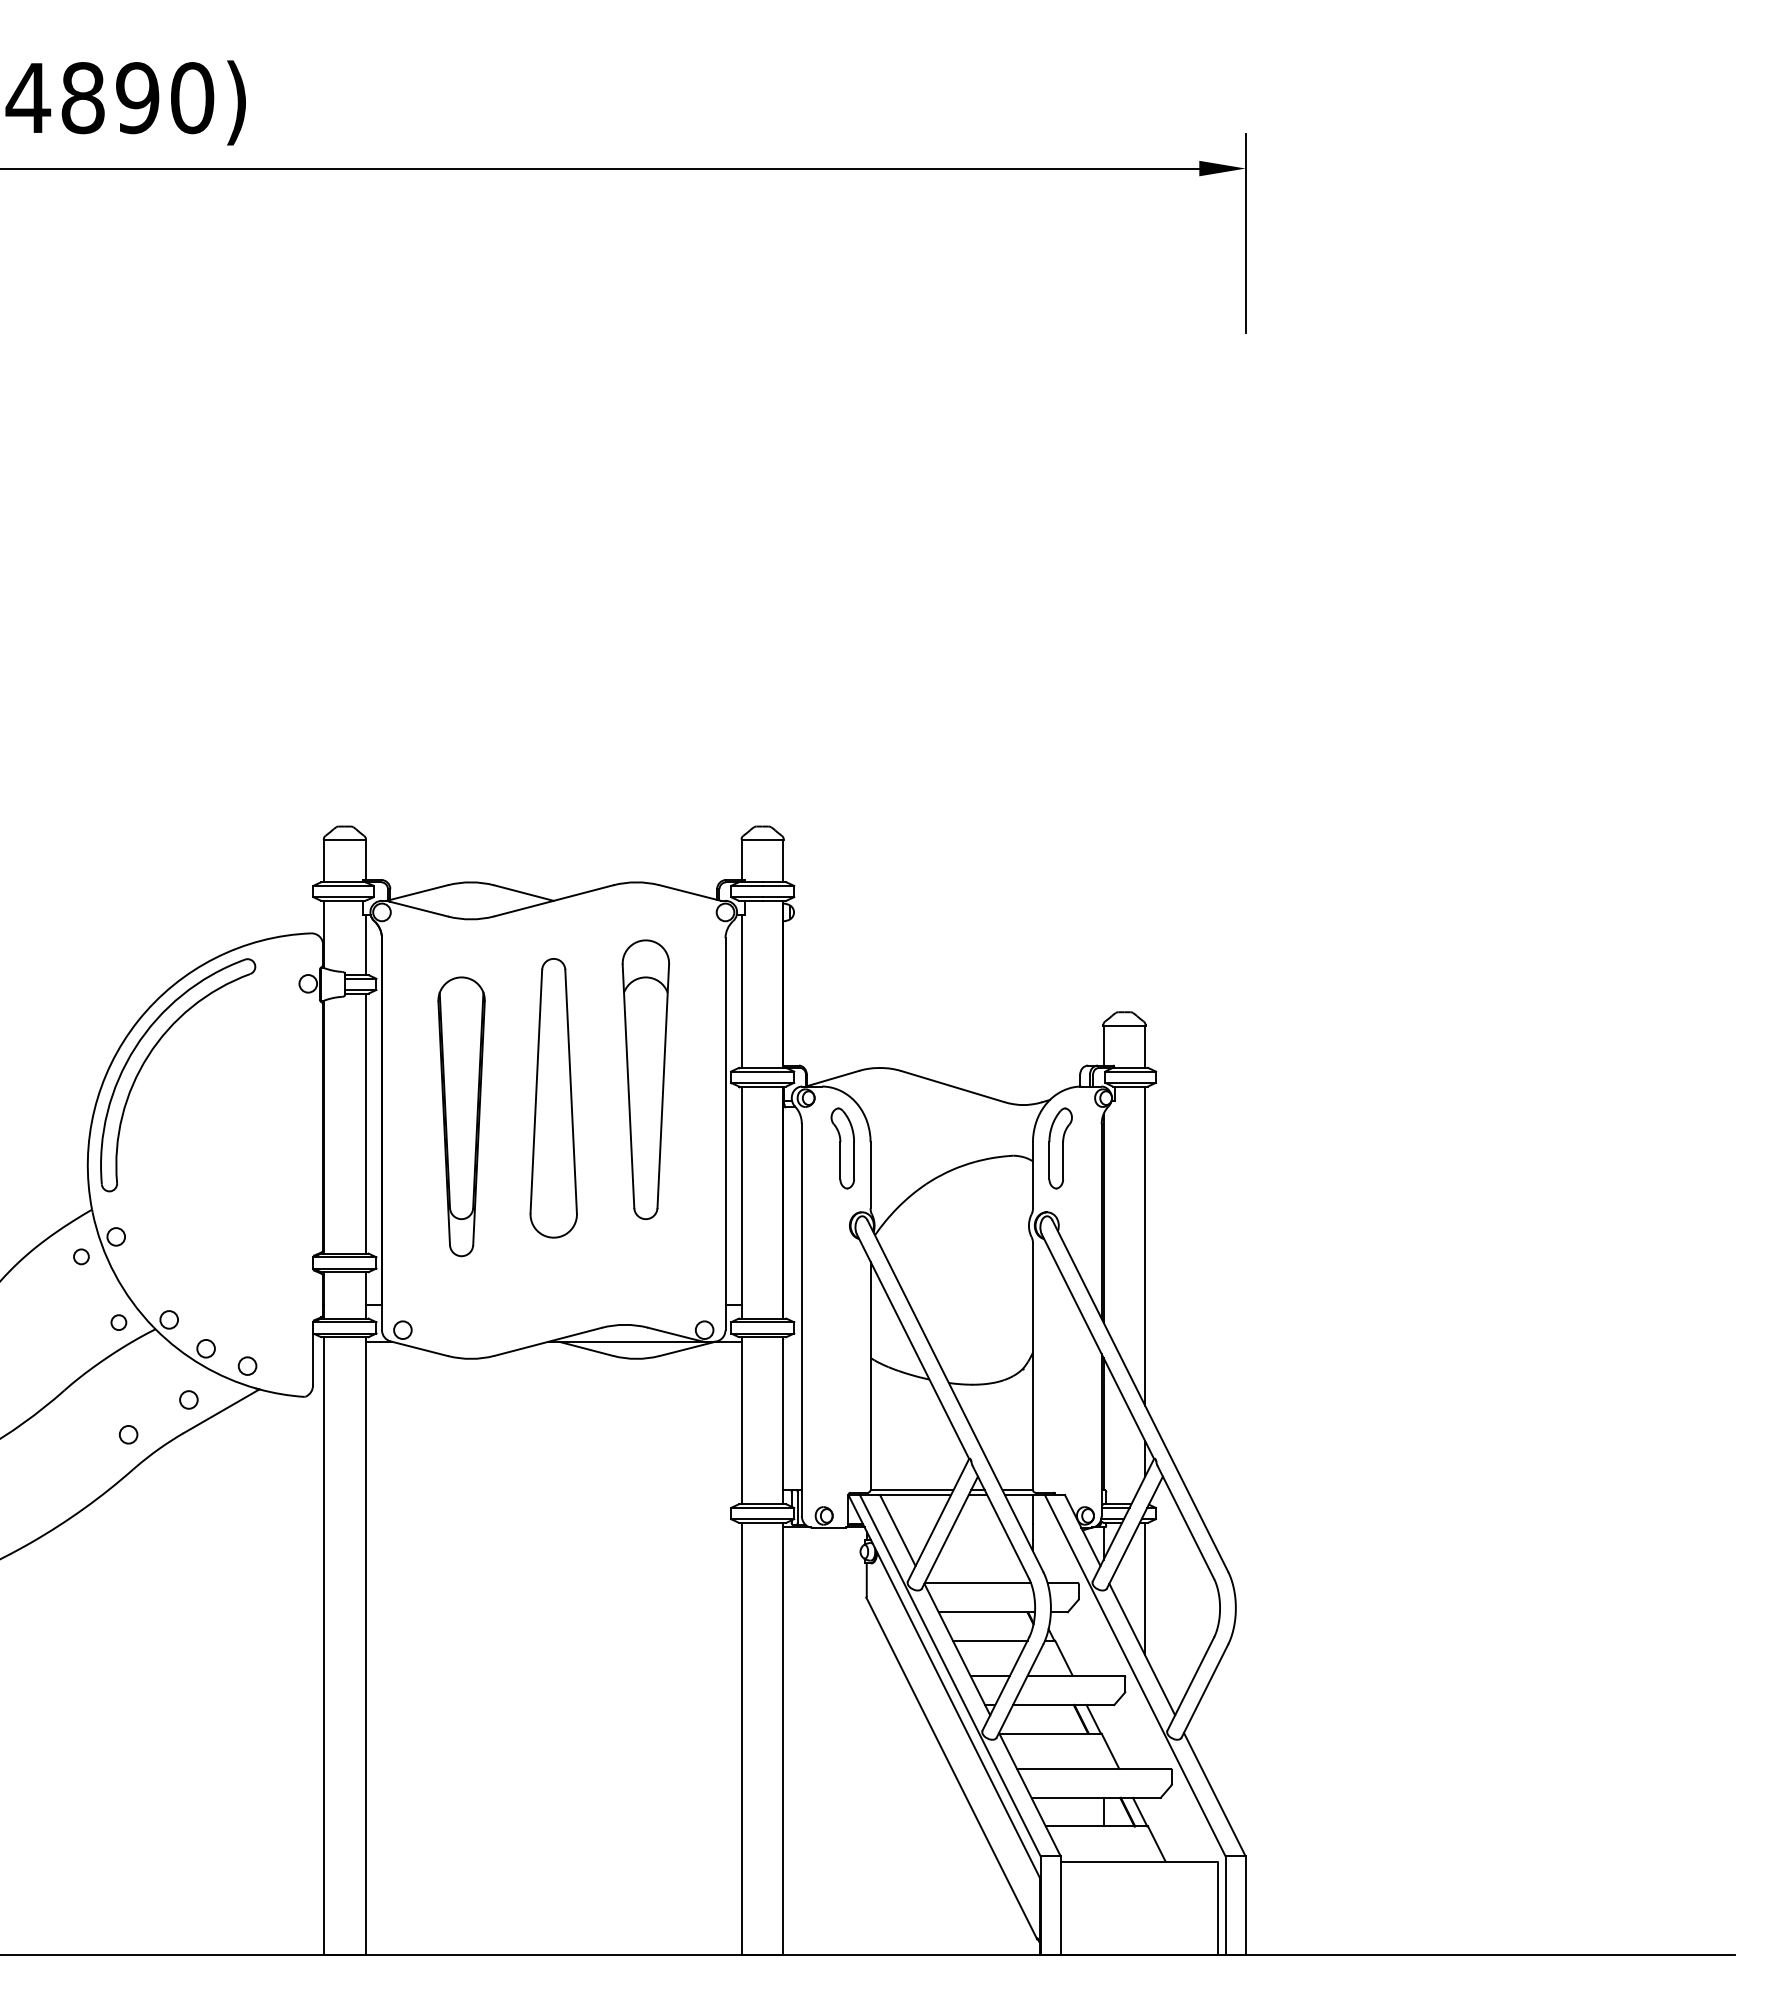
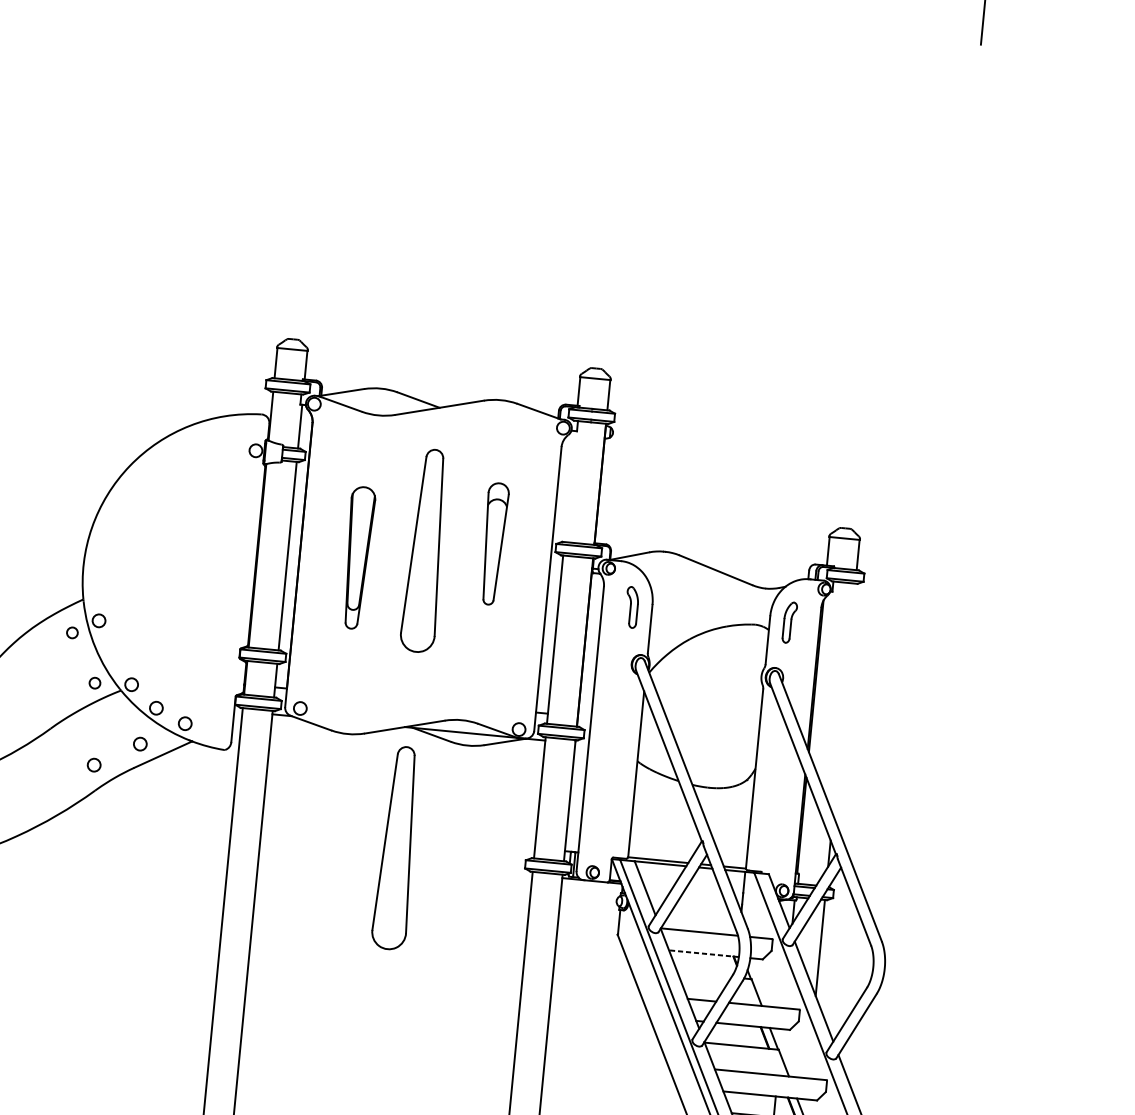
line: (741, 990) -> (569, 485), removed
part: (149, 1056) -> (135, 492), removed
part: (645, 1079) -> (493, 543), size x0.6
part: (461, 1116) -> (357, 557), size x0.7
part: (842, 1148) -> (631, 607), size x0.7
part: (1060, 1148) -> (789, 622), size x0.7
line: (1145, 1245) -> (844, 698), removed
part: (553, 1508) -> (397, 848), added
line: (986, 1612) -> (703, 953), solid -> dashed
line: (989, 1640) -> (703, 974), removed

